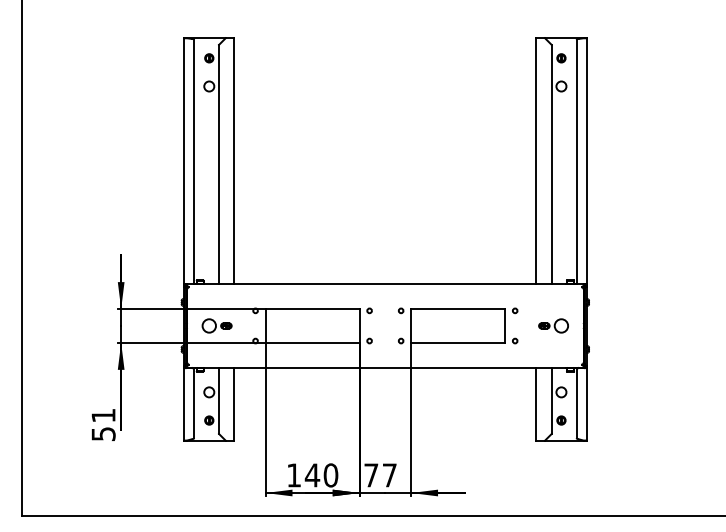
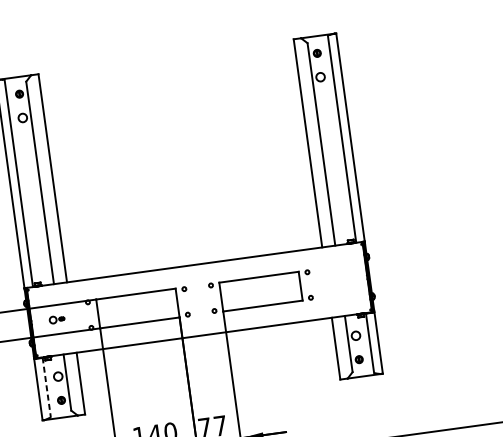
part: (216, 325) -> (56, 319), size x0.6
part: (553, 325) -> (341, 280), removed
line: (194, 403) -> (47, 387), solid -> dashed

